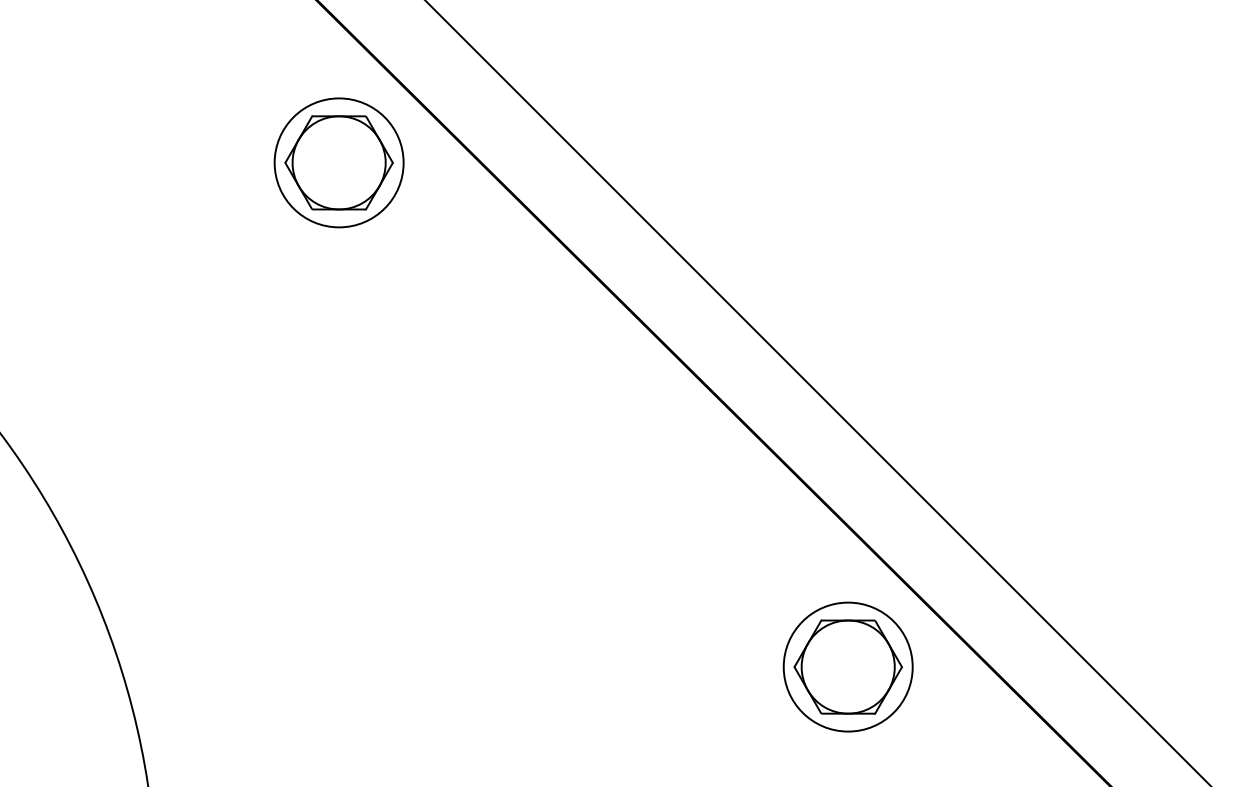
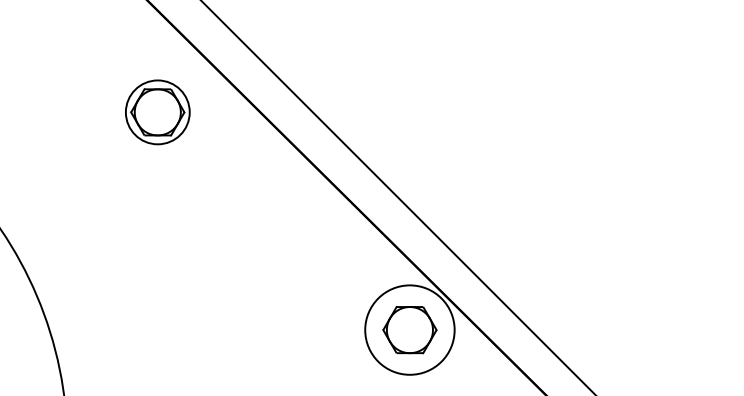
part: (338, 163) -> (157, 112), moved
circle: (847, 667) -> (409, 330), size x1.4

